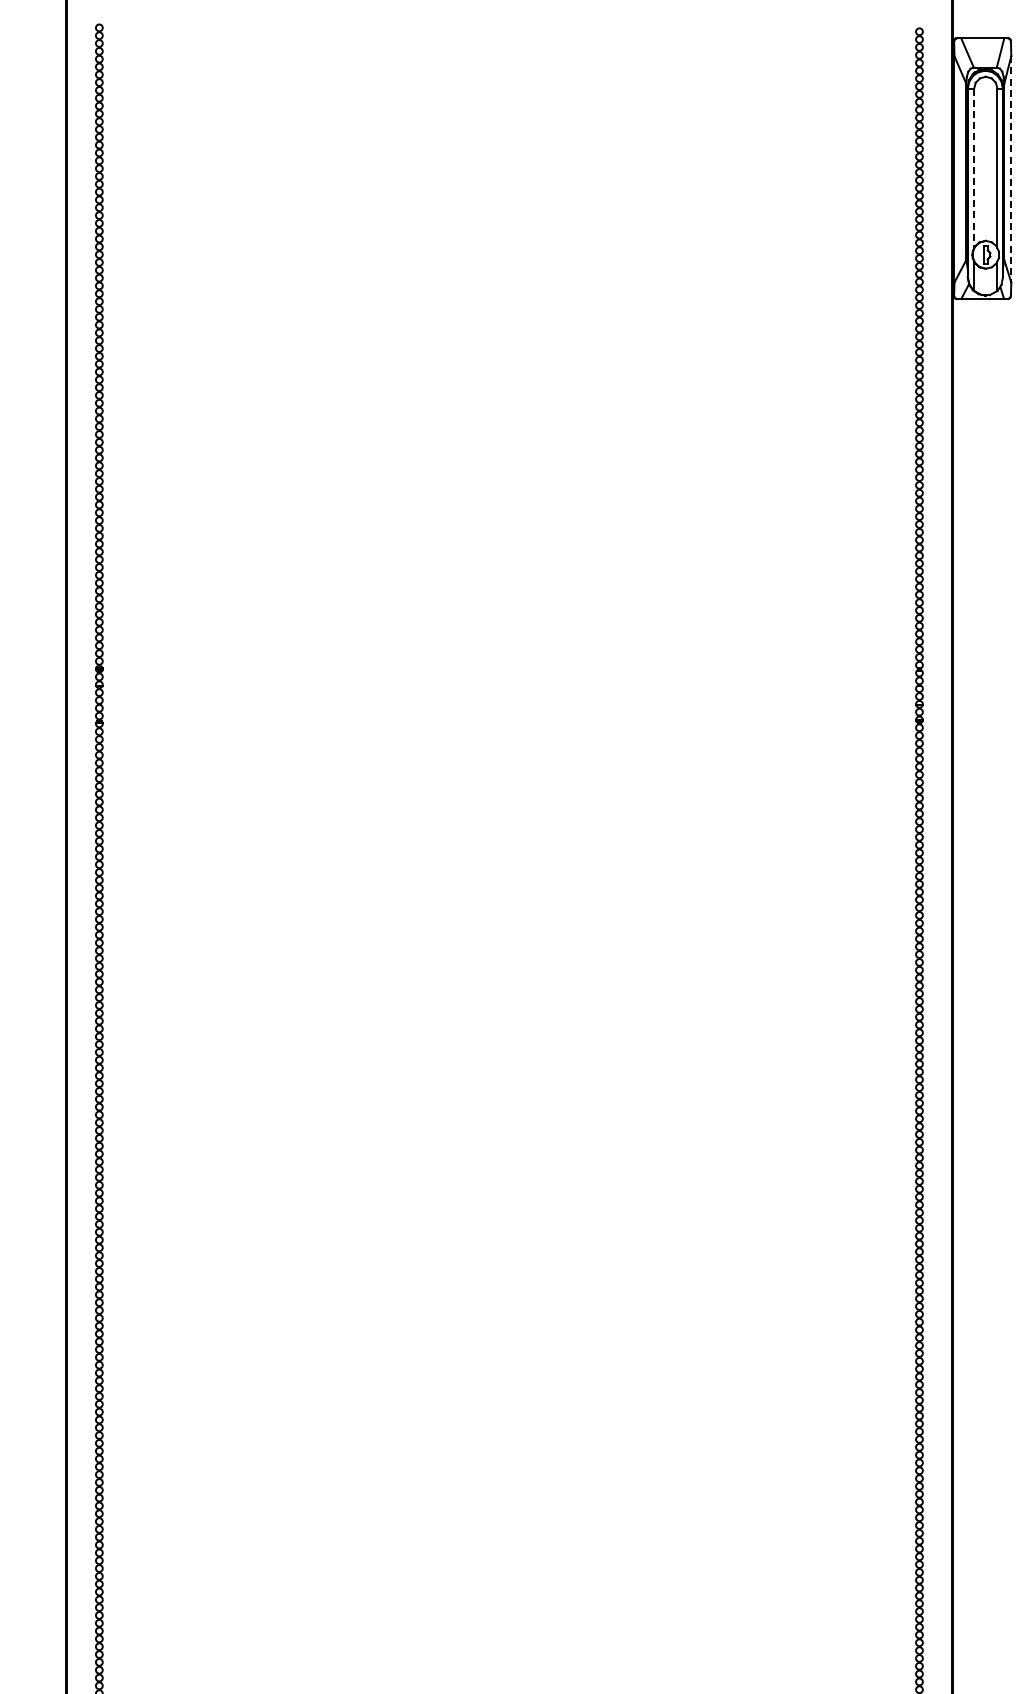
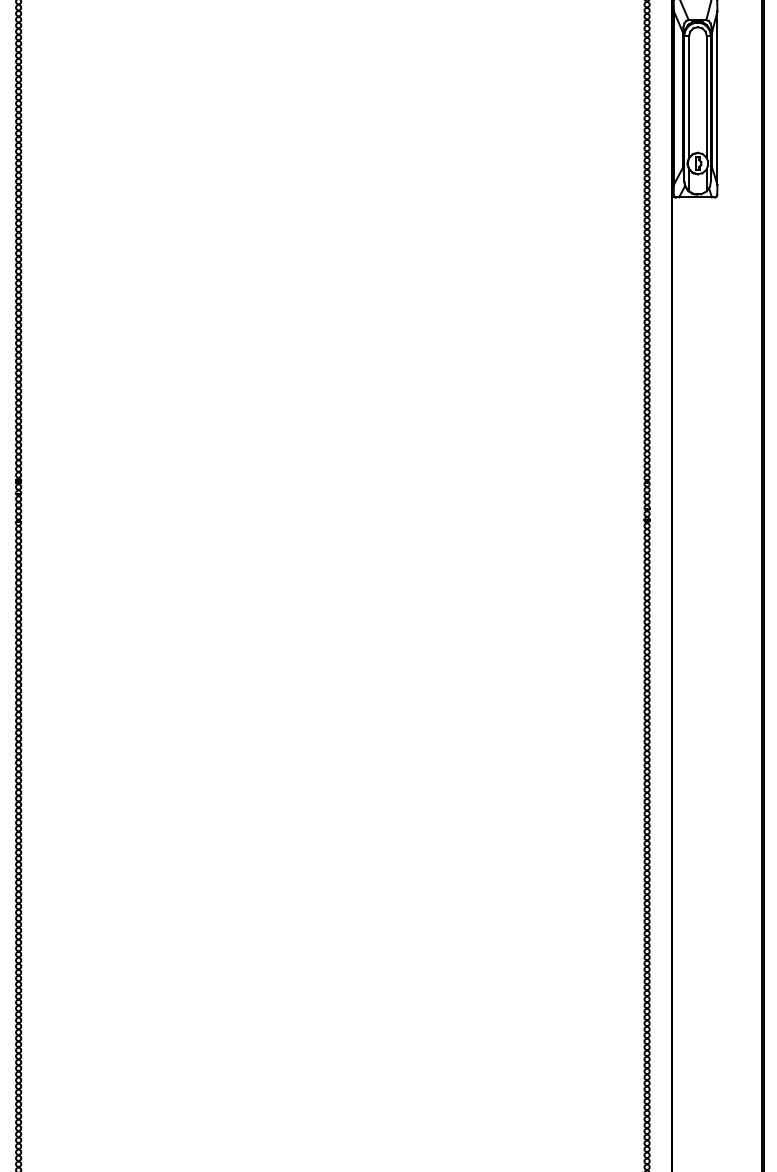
line: (974, 168) -> (689, 97), dashed -> solid
line: (1011, 169) -> (717, 98), dashed -> solid

